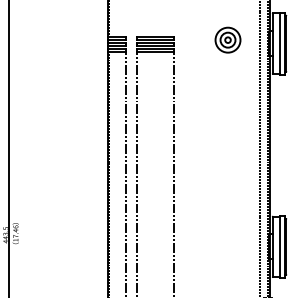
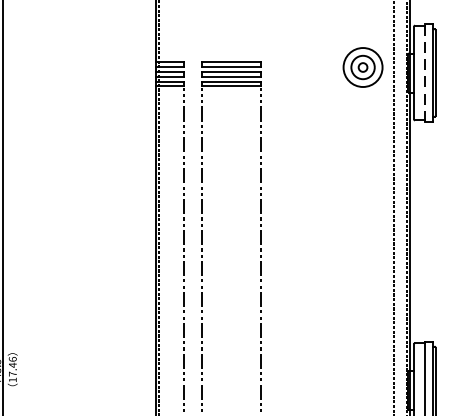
part: (227, 39) -> (362, 66), moved
line: (279, 43) -> (424, 72), solid -> dashed

